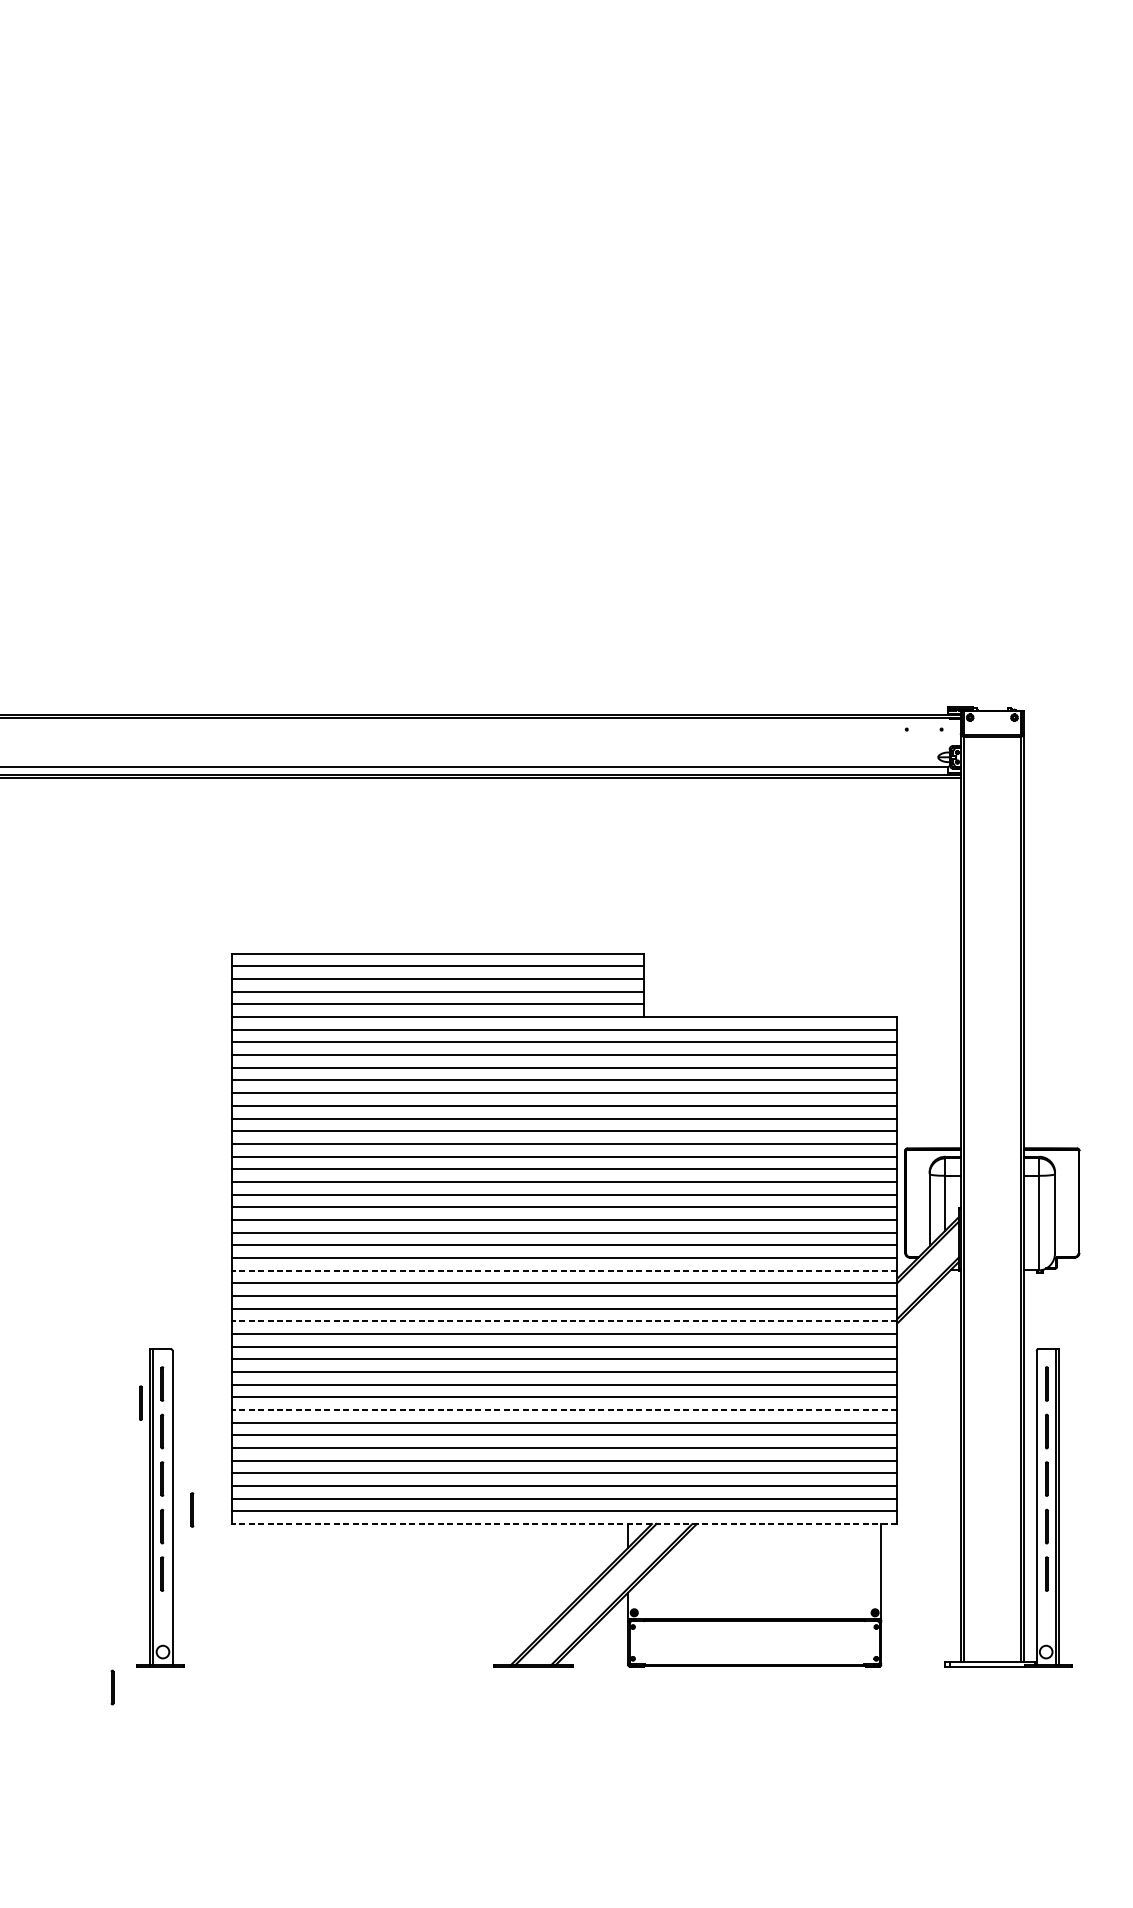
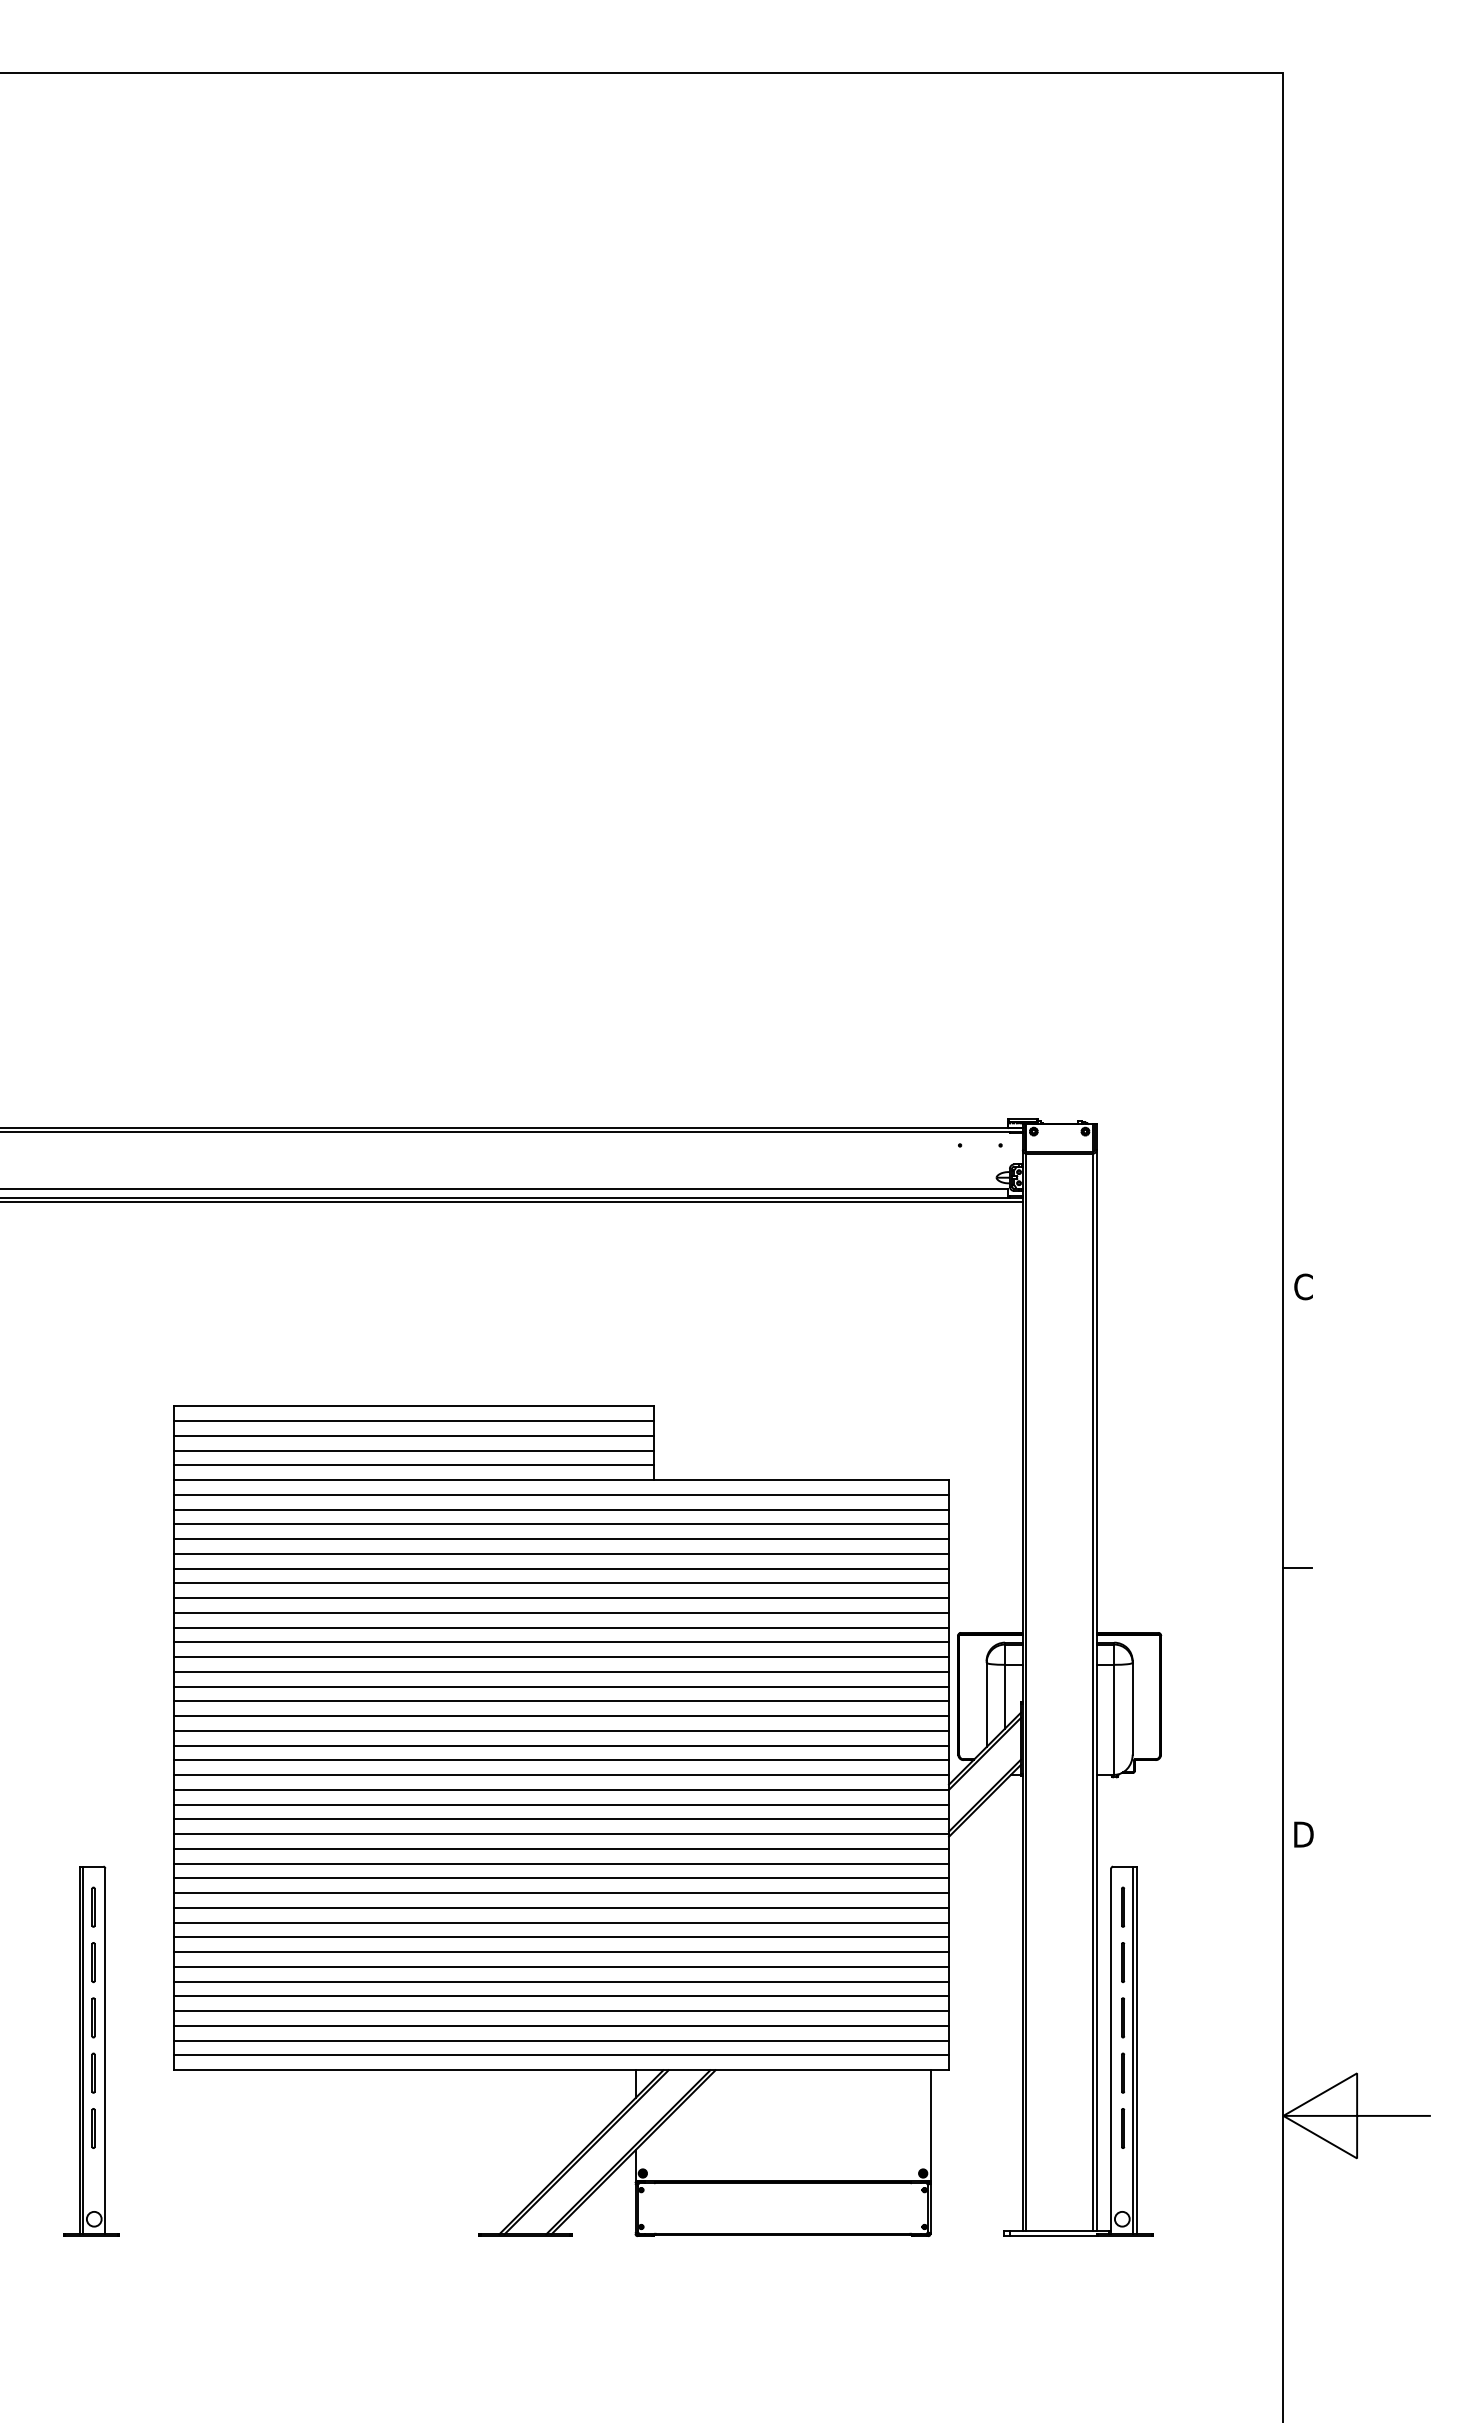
line: (564, 1270) -> (561, 1775), dashed -> solid
line: (564, 1321) -> (561, 1834), dashed -> solid
line: (139, 1403) -> (67, 1929), removed
line: (564, 1410) -> (561, 1937), dashed -> solid
line: (191, 1509) -> (127, 2053), removed
line: (564, 1524) -> (561, 2070), dashed -> solid
line: (111, 1687) -> (34, 2260), removed

